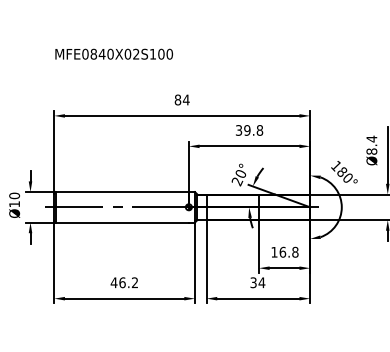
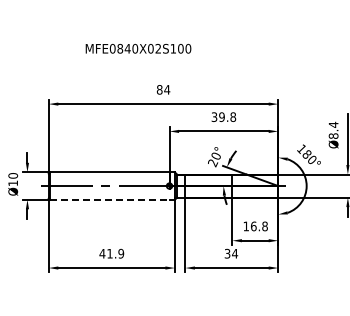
text: (114, 53) -> (138, 48), moved
line: (121, 222) -> (109, 199), solid -> dashed
text: (128, 282) -> (115, 253), 46.2 -> 41.9

